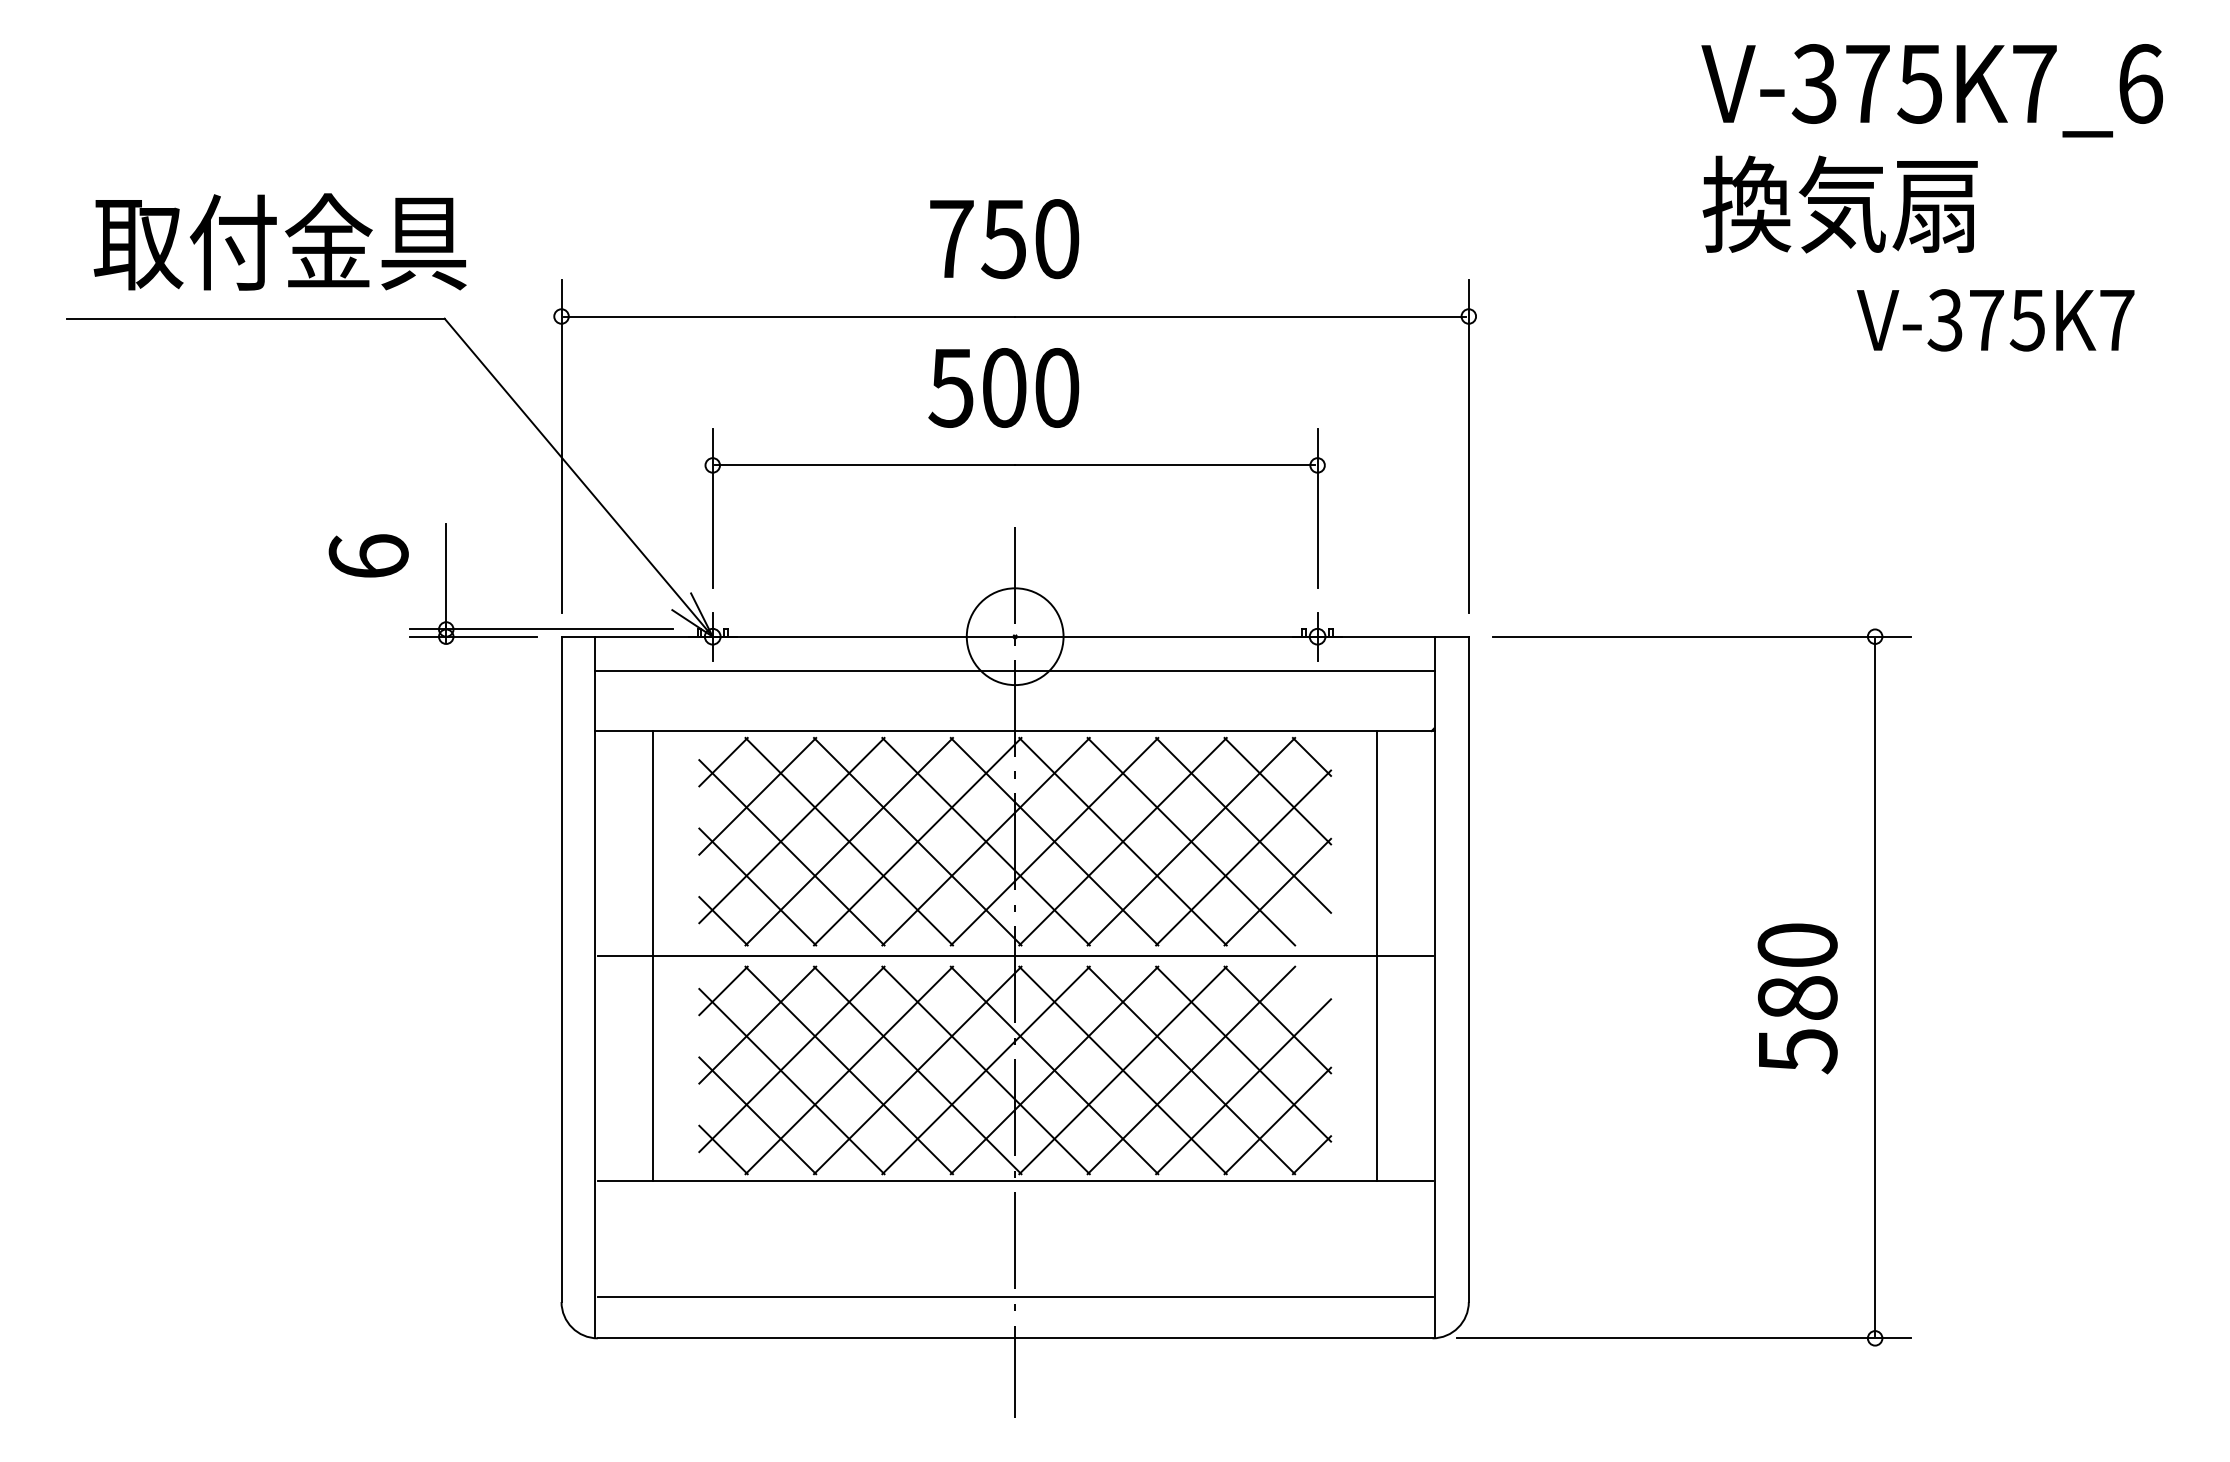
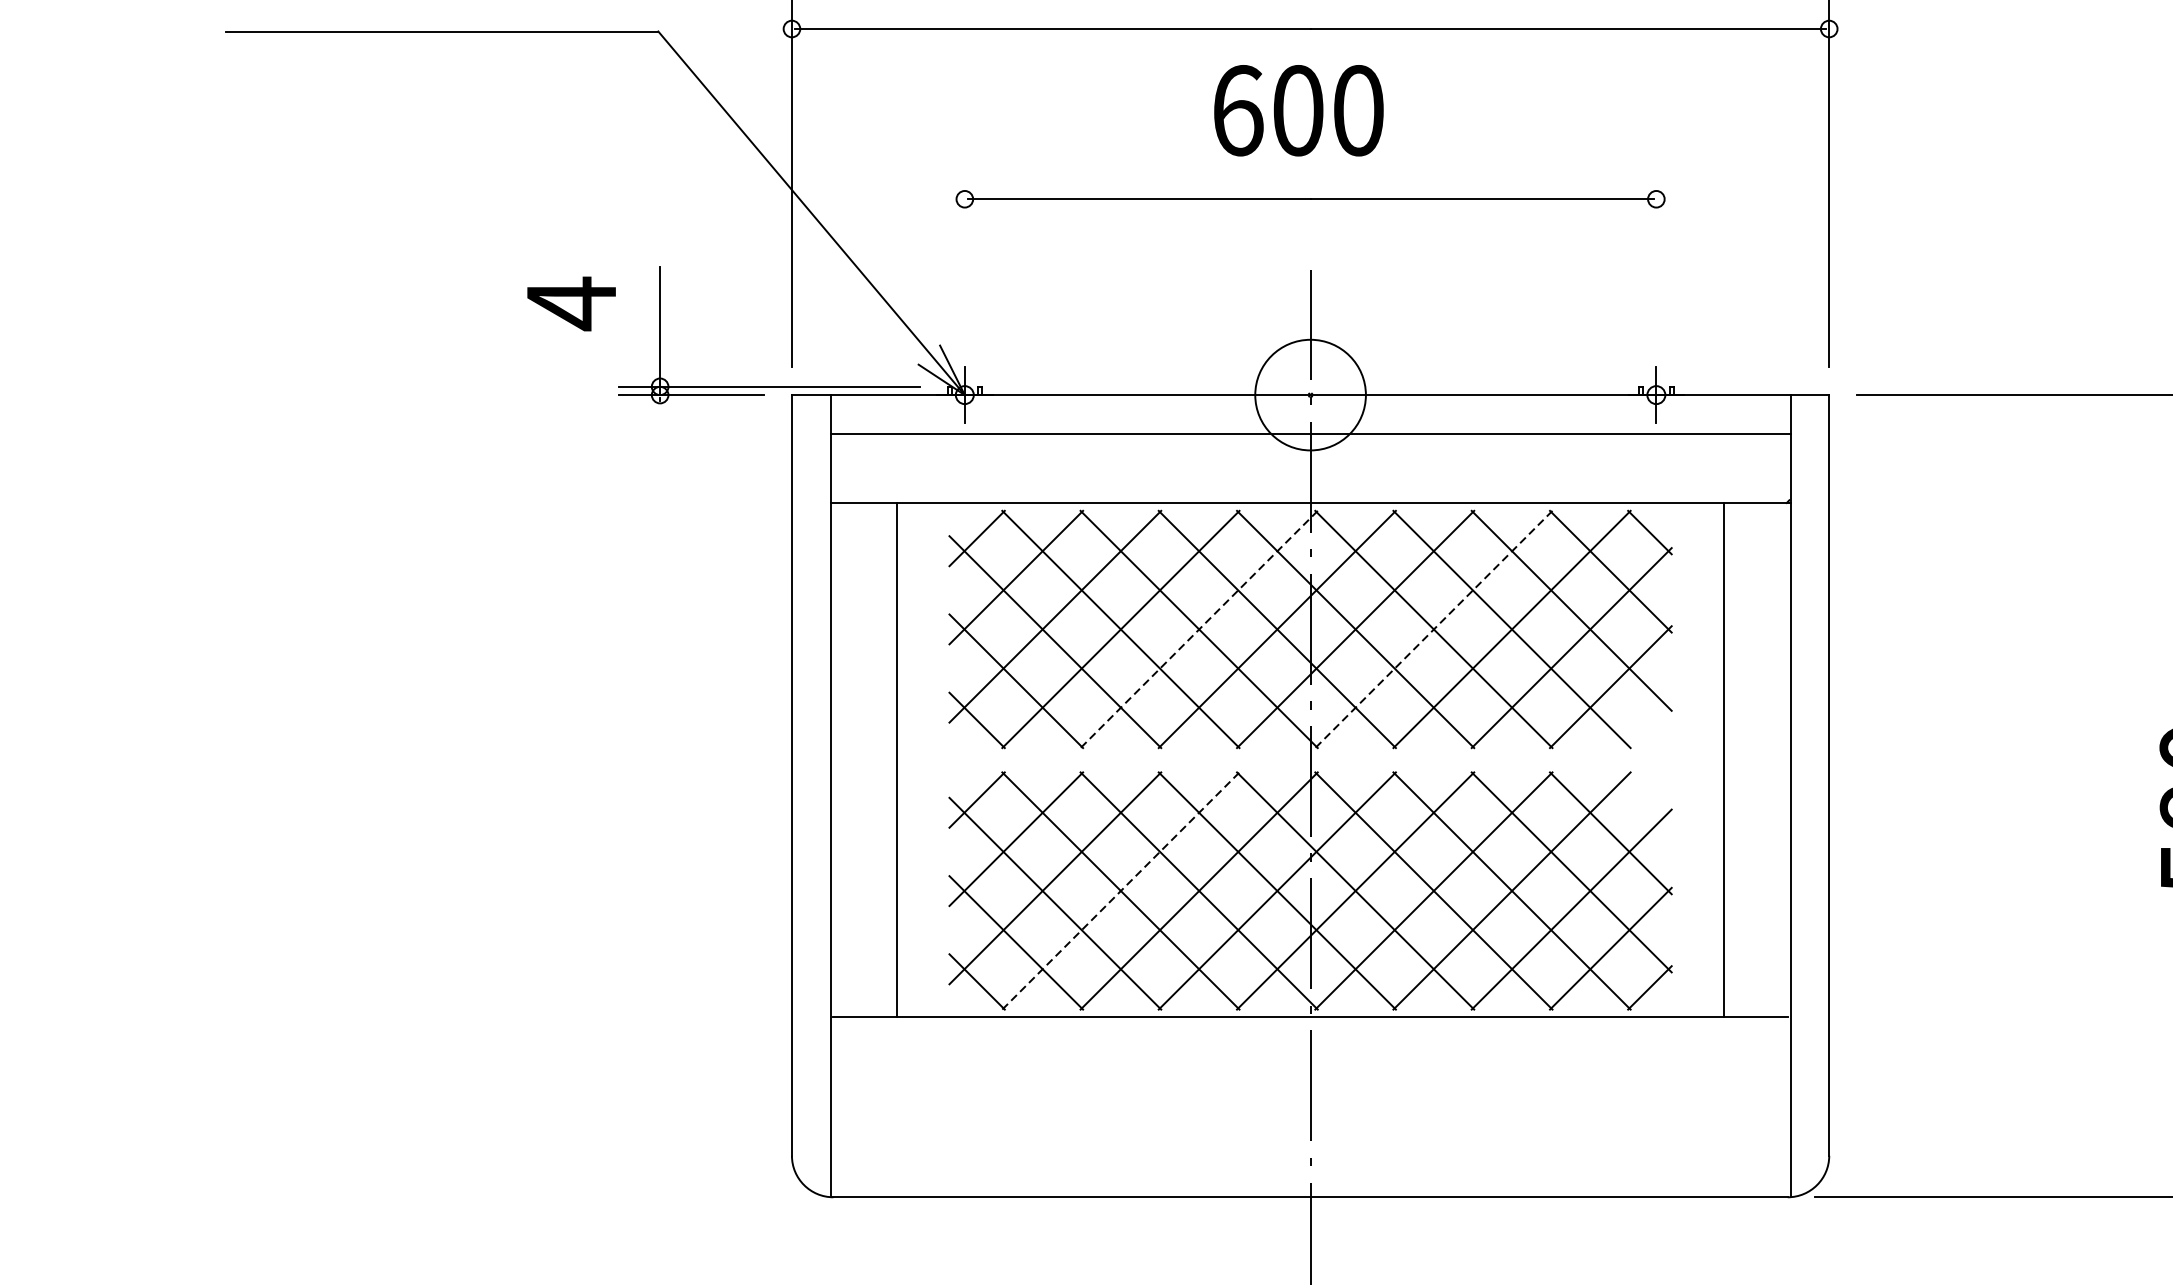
text: (951, 387) -> (1237, 110), 500 -> 600
line: (712, 508) -> (964, 248), removed
line: (1317, 508) -> (1656, 248), removed
text: (368, 556) -> (571, 303), 6 -> 4
line: (917, 841) -> (1198, 629), solid -> dashed
line: (1123, 841) -> (1434, 629), solid -> dashed
line: (1014, 956) -> (1309, 760), removed
line: (849, 1070) -> (1121, 891), solid -> dashed
line: (1014, 1297) -> (1309, 1150), removed

